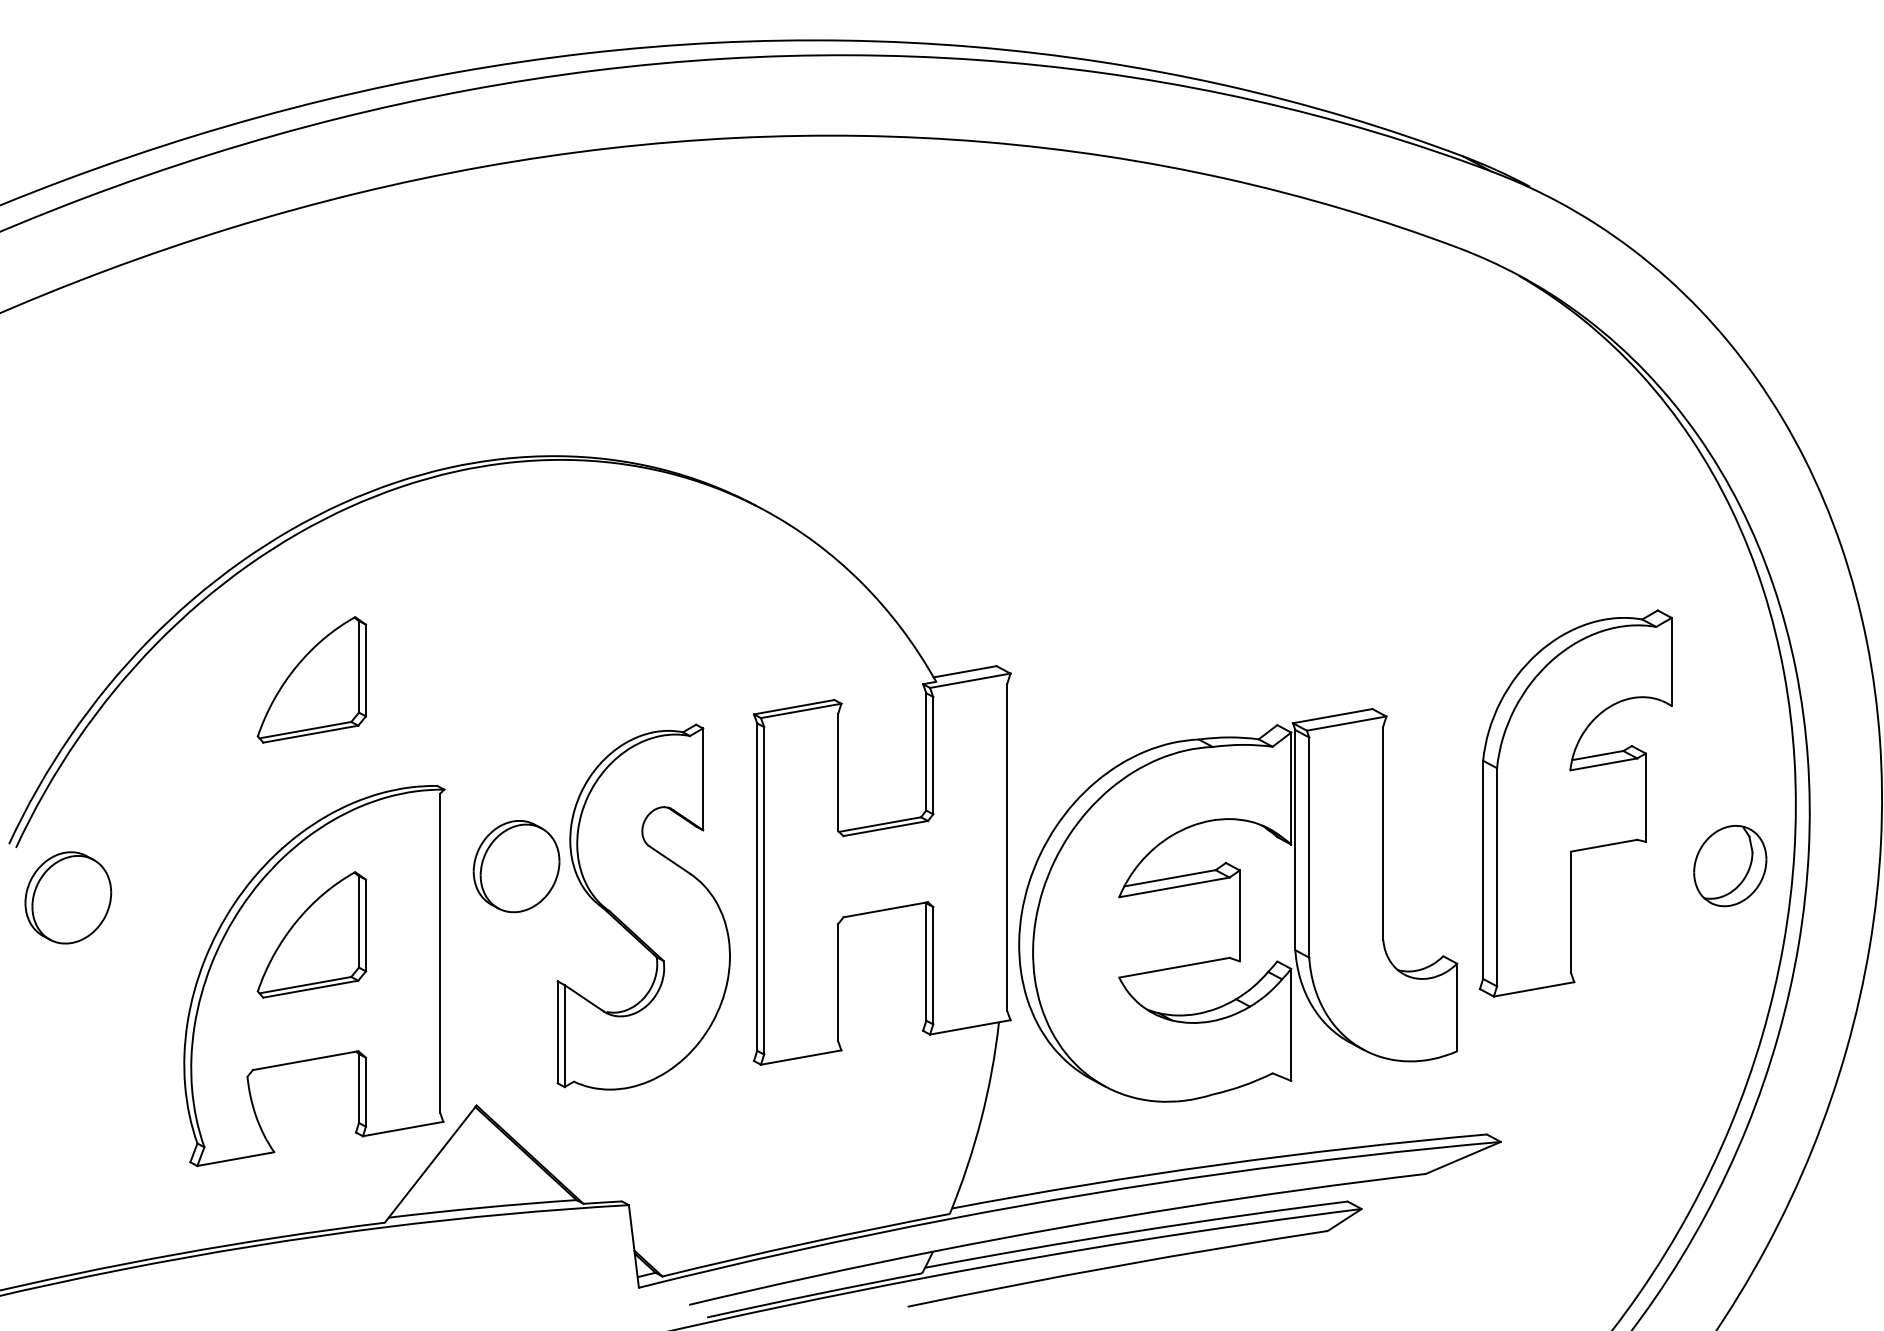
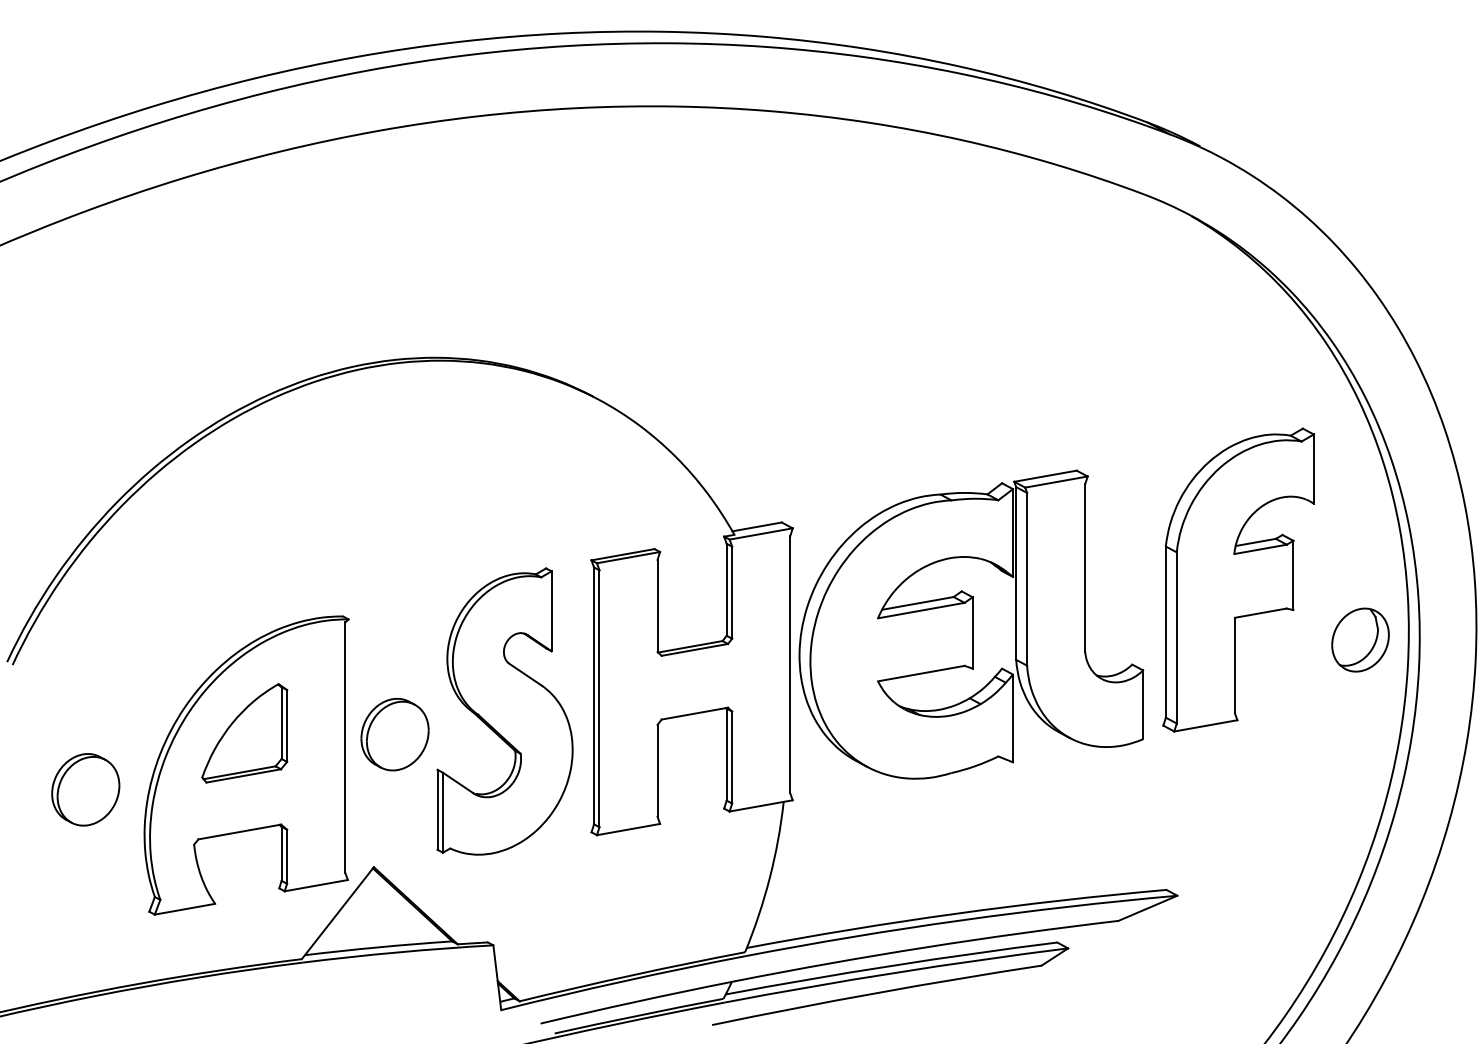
part: (311, 679) -> (244, 532), removed
part: (1575, 803) -> (1238, 580), moved
part: (516, 866) -> (394, 734), moved
part: (1730, 866) -> (1360, 640), moved
part: (68, 897) -> (85, 789), moved
part: (1238, 905) -> (971, 624), moved

